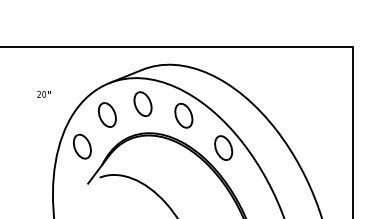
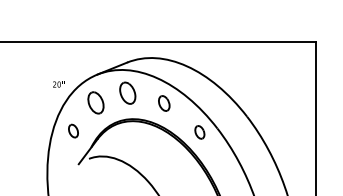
text: (43, 94) -> (58, 84), moved
part: (183, 115) -> (163, 103), size x0.7
part: (81, 146) -> (72, 131), size x0.6
part: (223, 147) -> (199, 131), size x0.6

